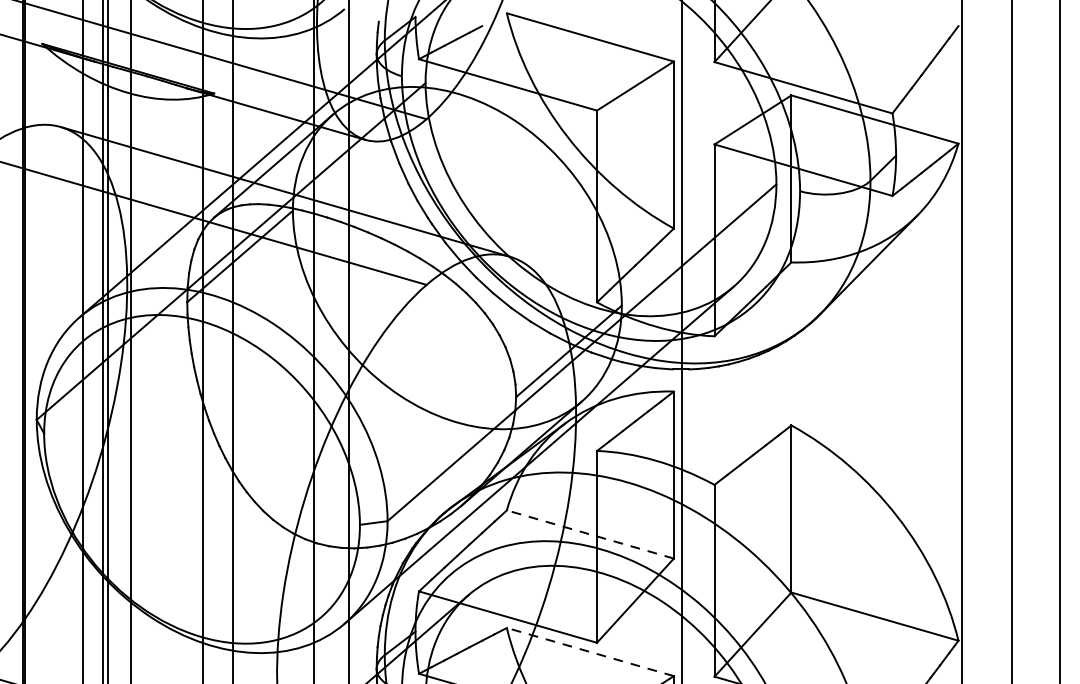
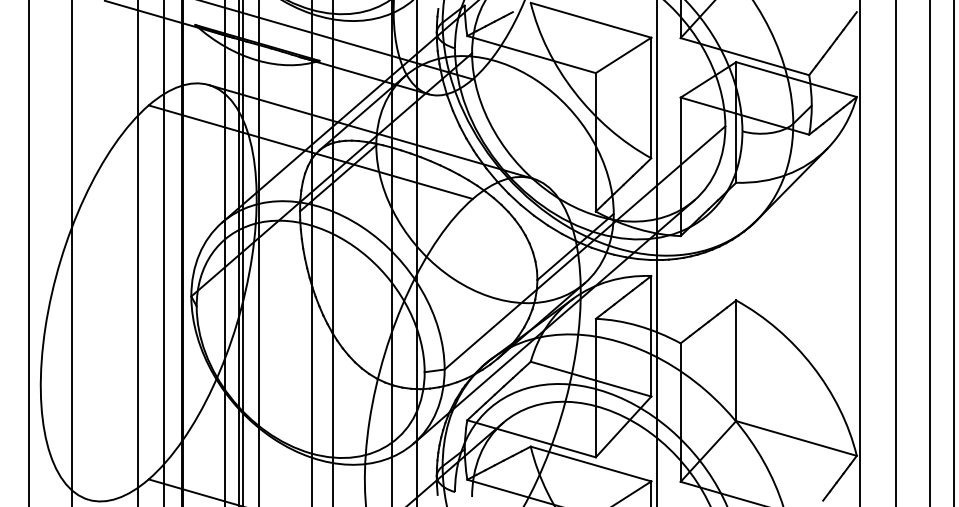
line: (590, 534) -> (591, 379), dashed -> solid
line: (590, 652) -> (591, 464), dashed -> solid

